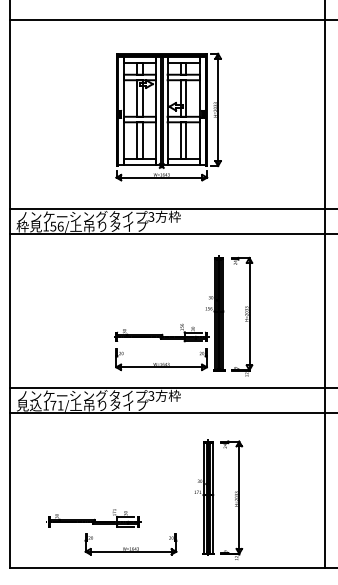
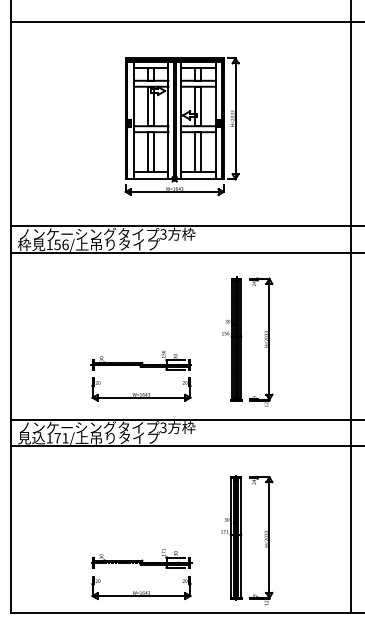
part: (160, 339) -> (140, 367), moved
part: (218, 499) -> (247, 539), moved
part: (94, 517) -> (141, 558), moved

